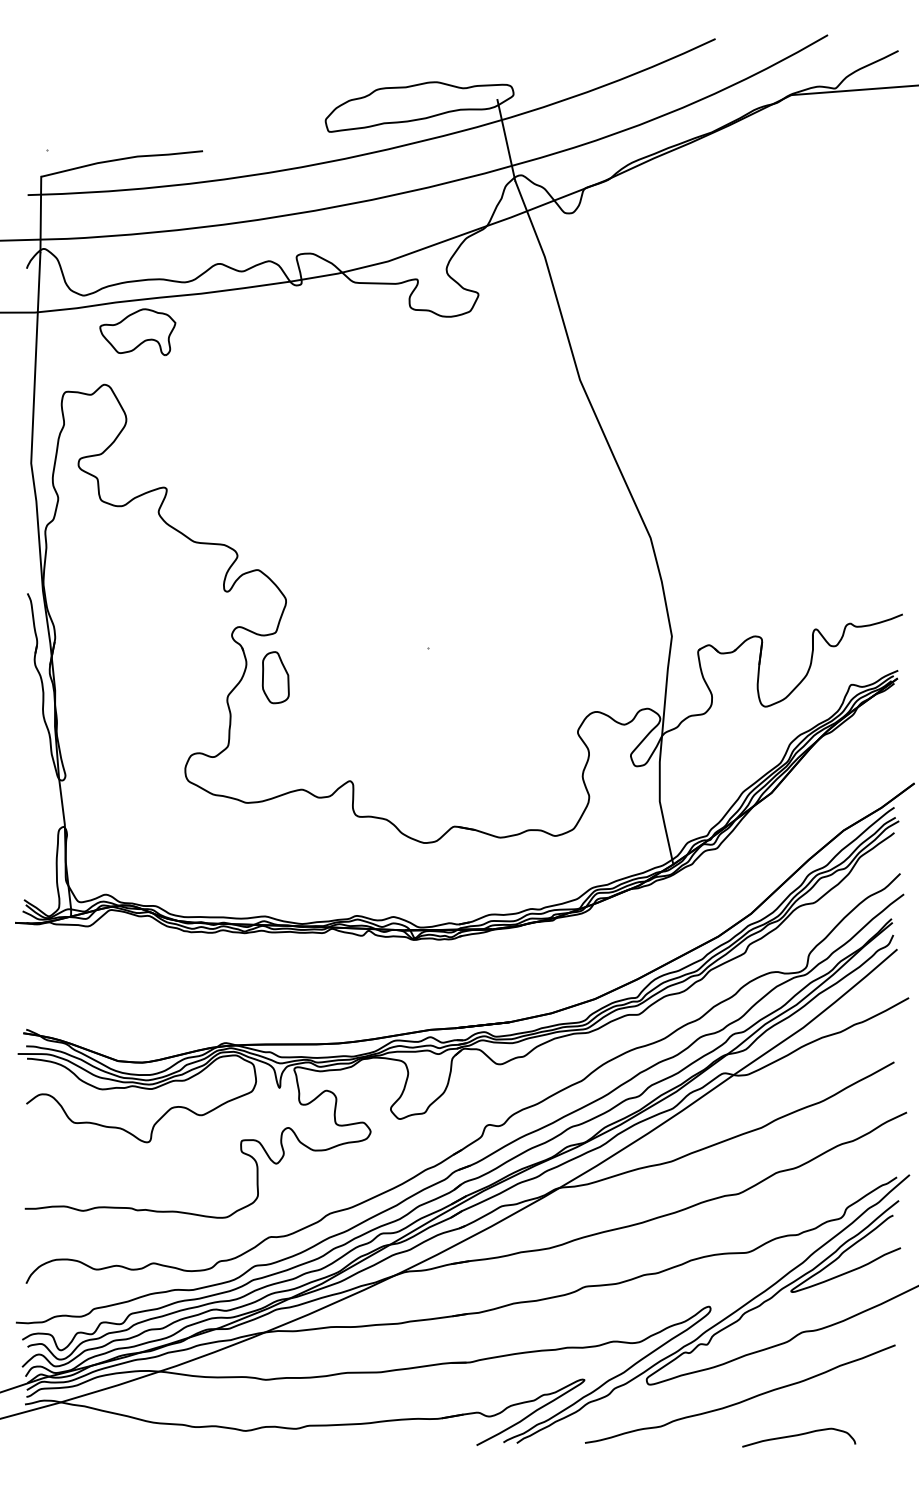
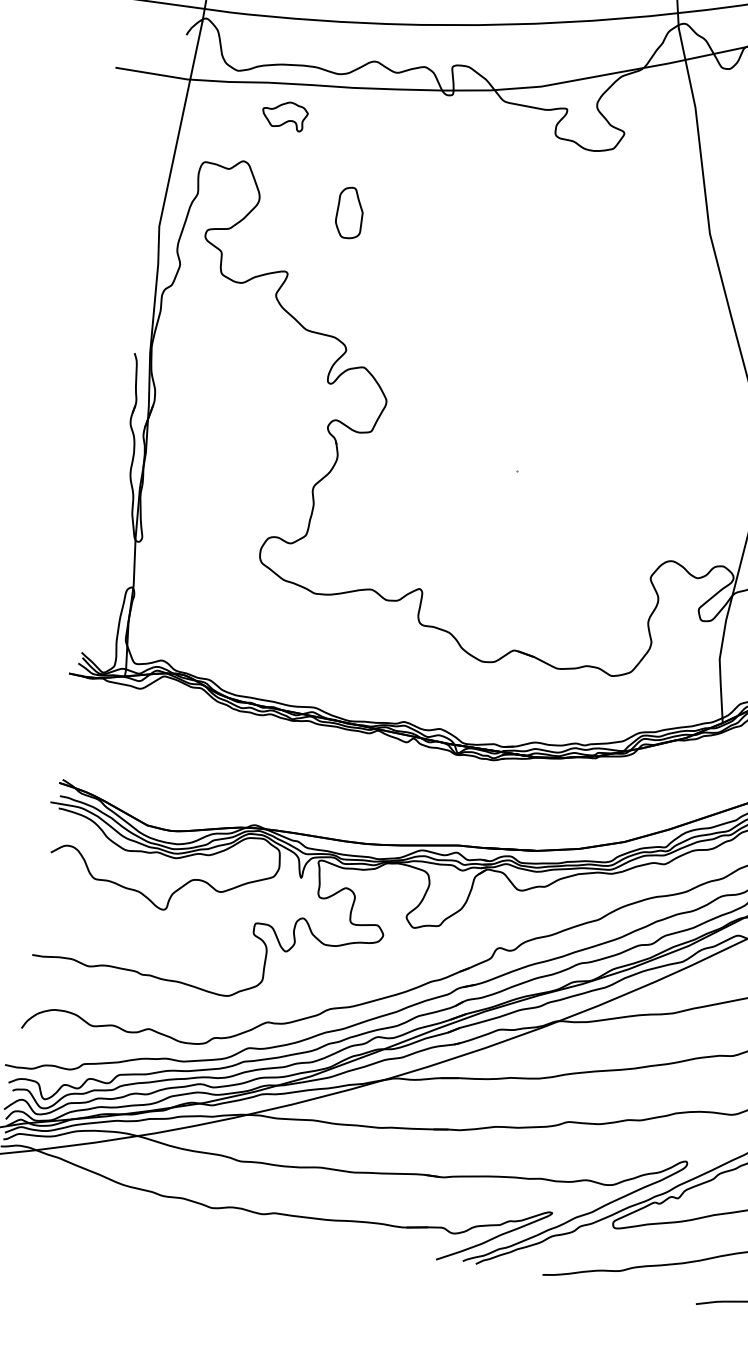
part: (137, 332) -> (284, 115), size x0.6
part: (275, 677) -> (349, 212), moved

